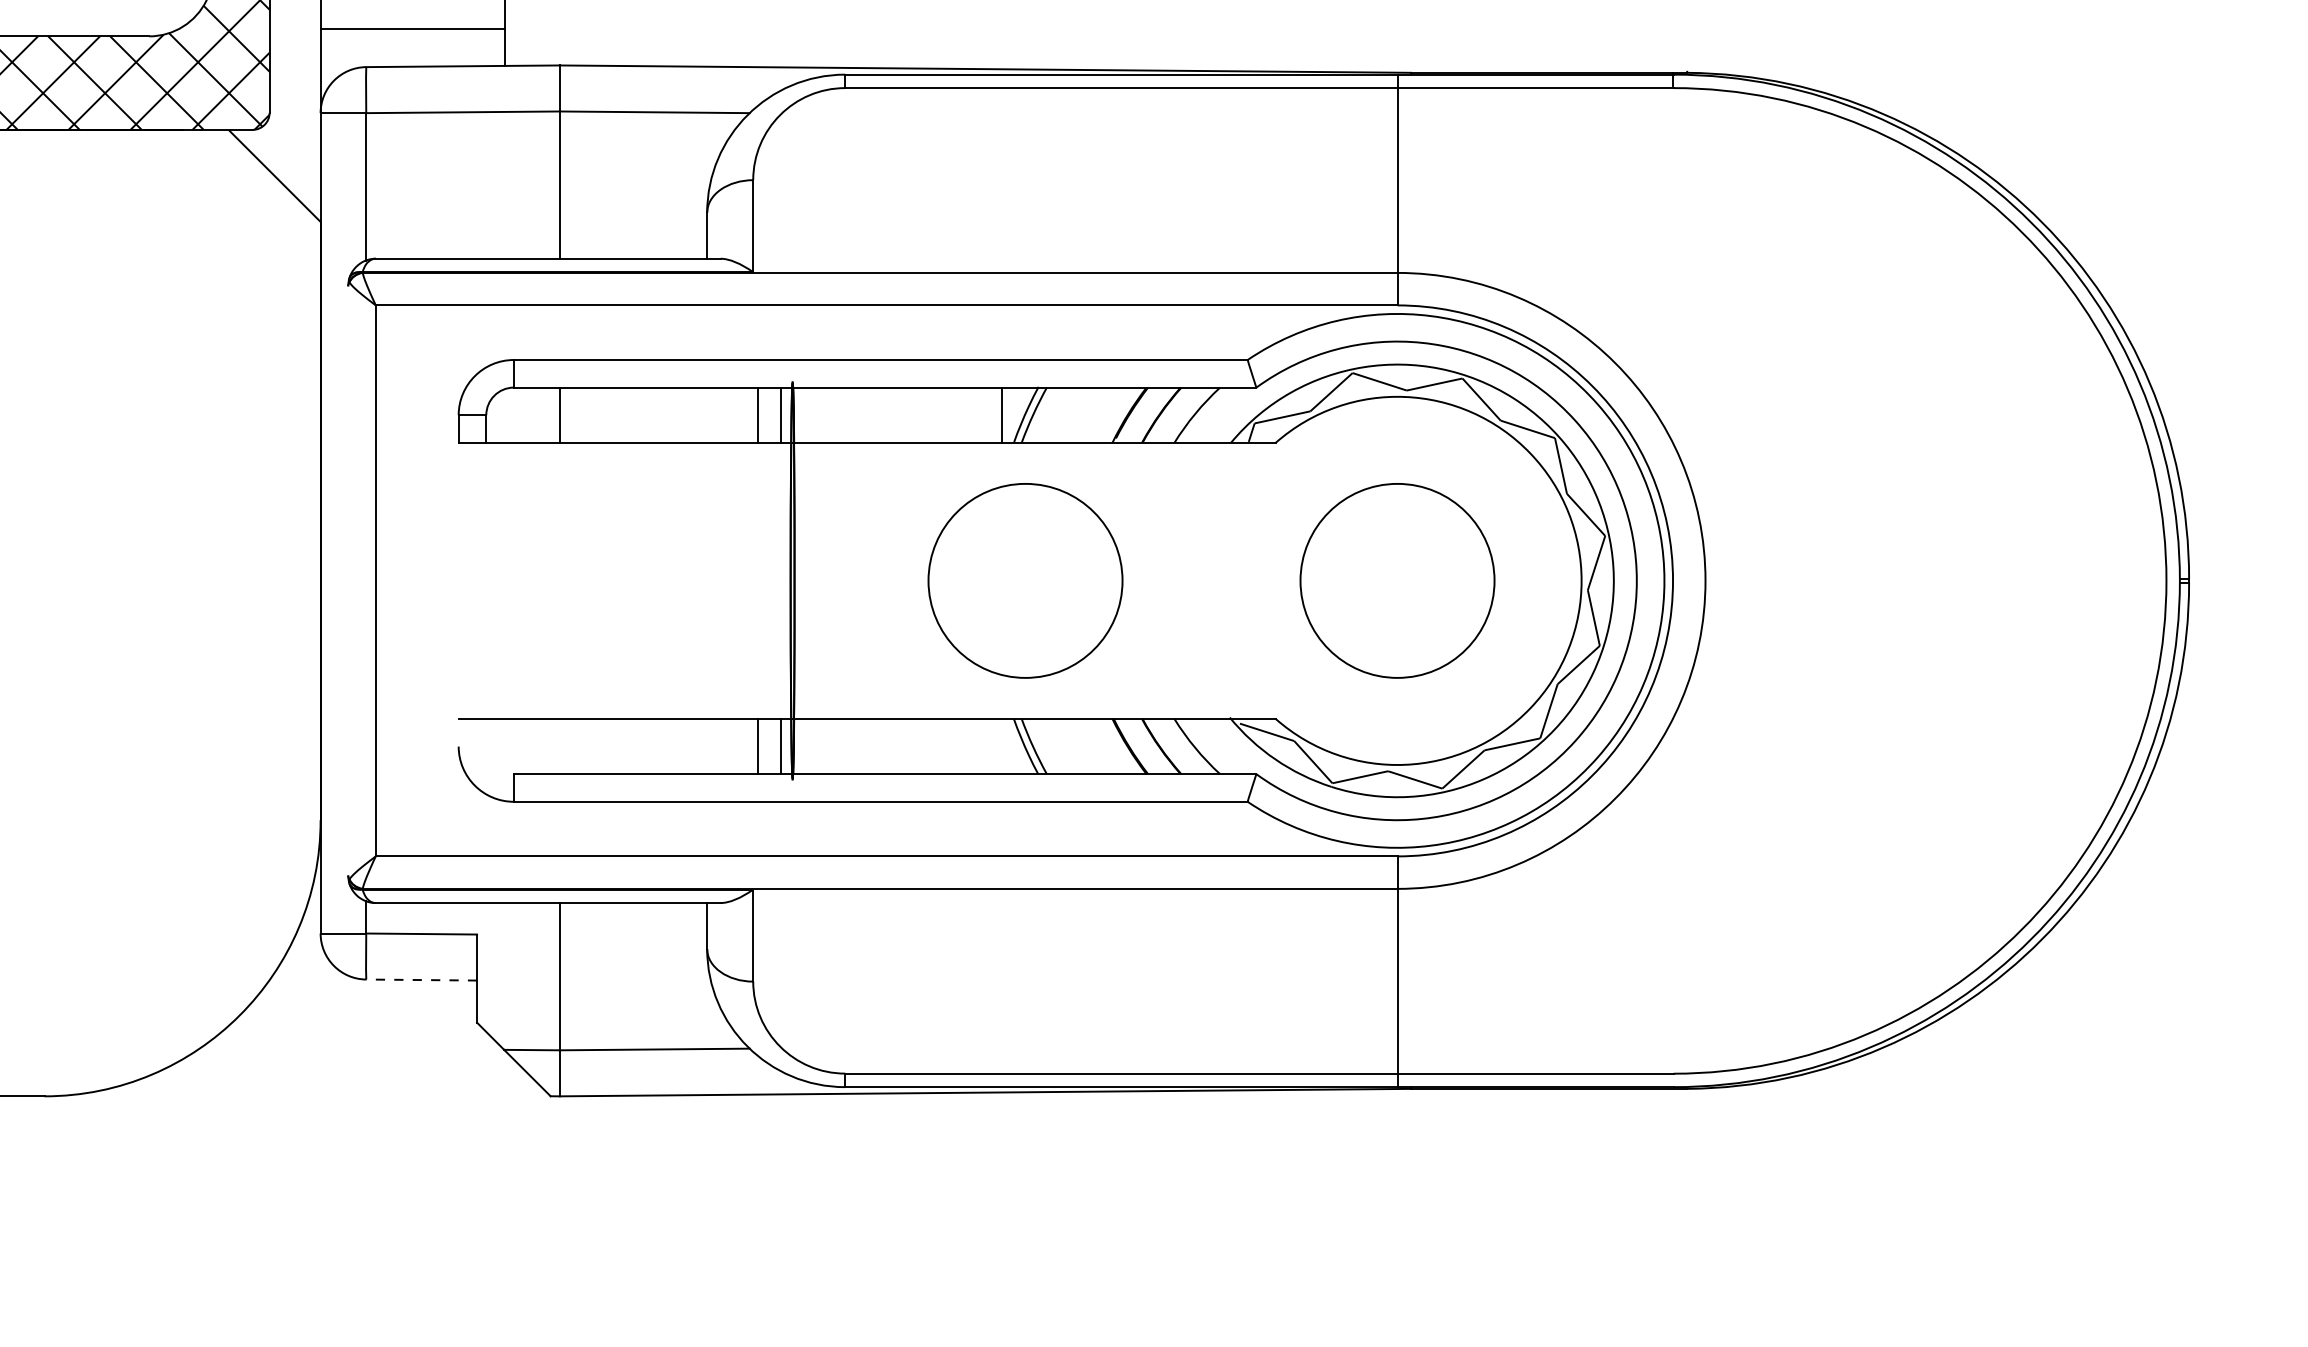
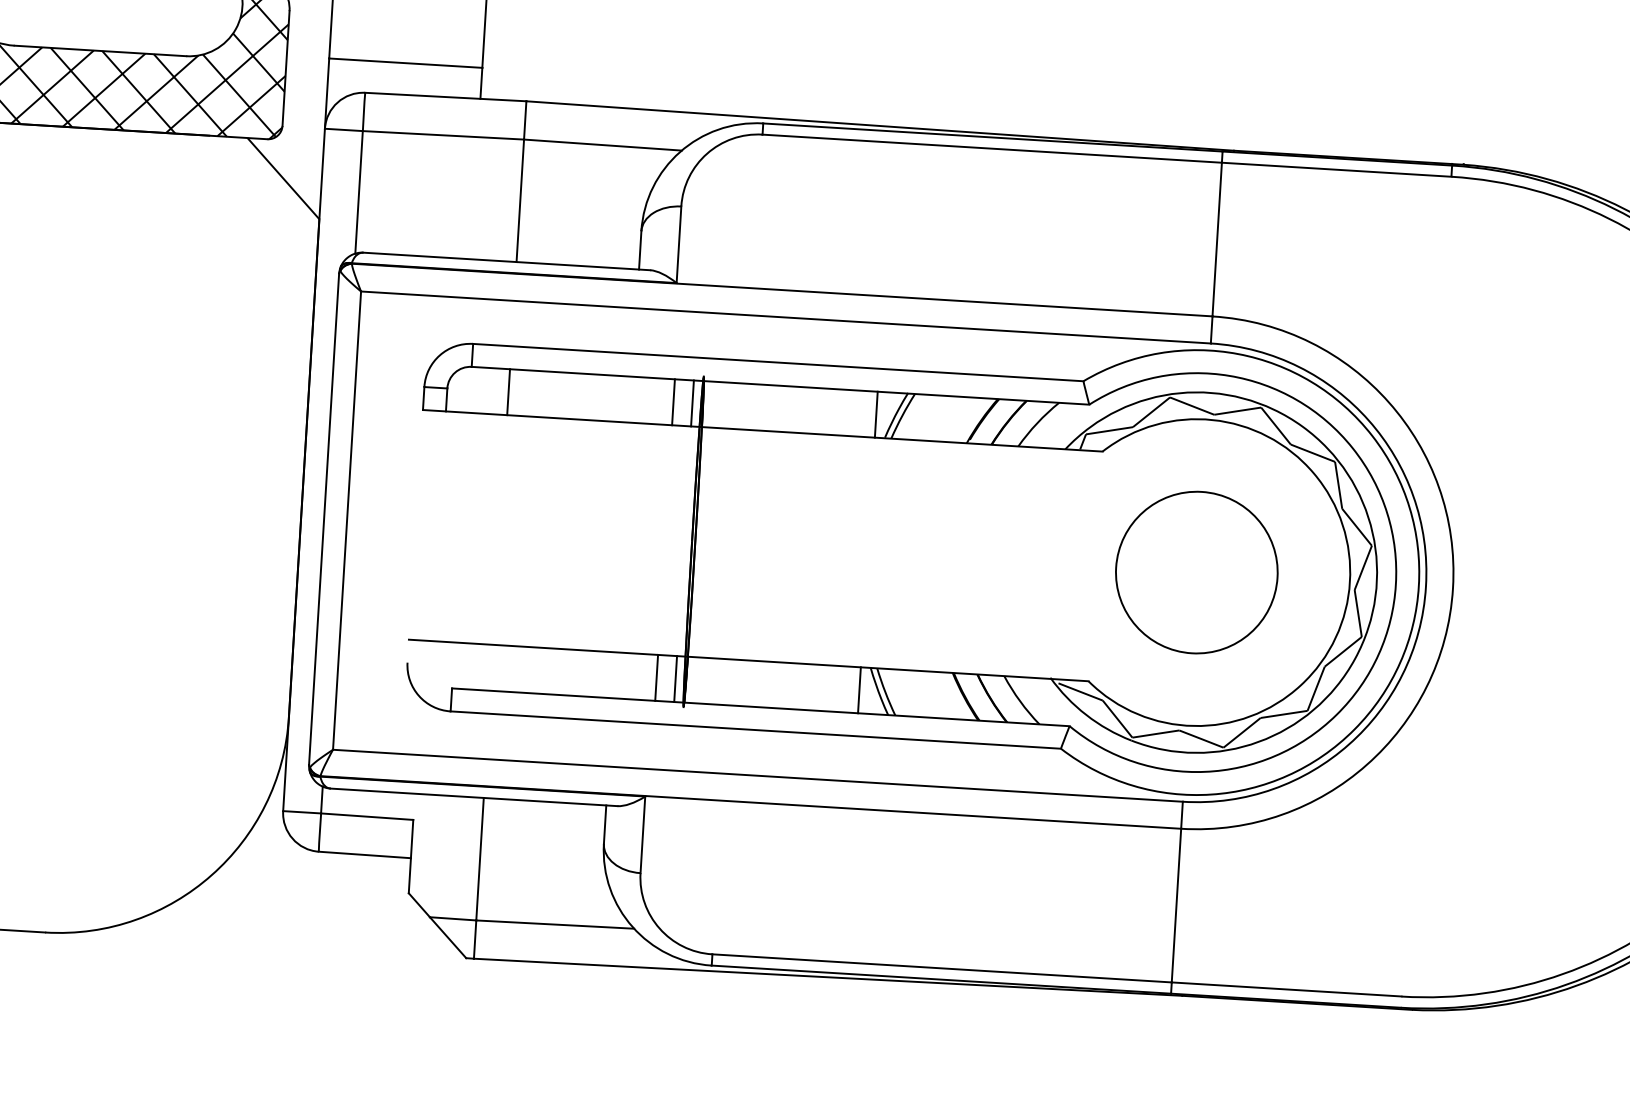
line: (348, 580) -> (324, 518), added
circle: (1025, 580) -> (887, 553), removed
line: (1002, 746) -> (859, 690), added
line: (421, 980) -> (364, 855), dashed -> solid

